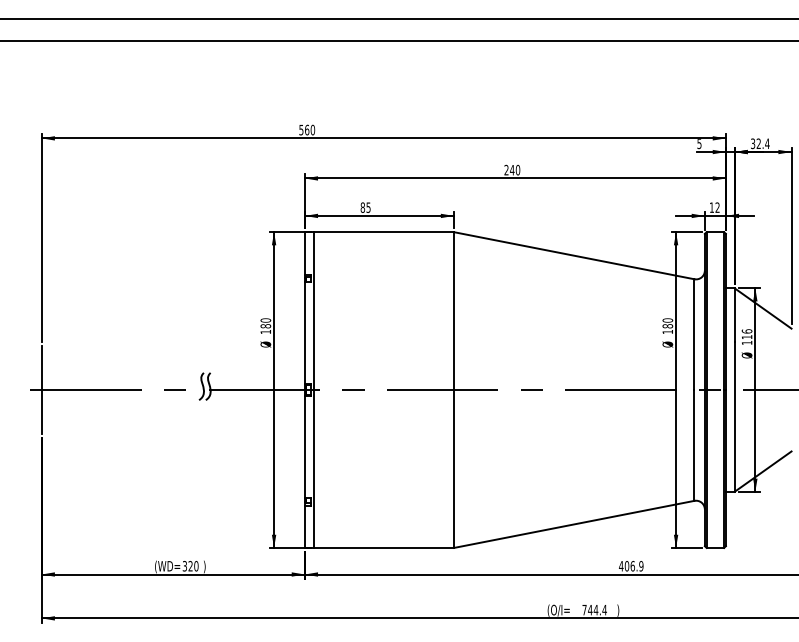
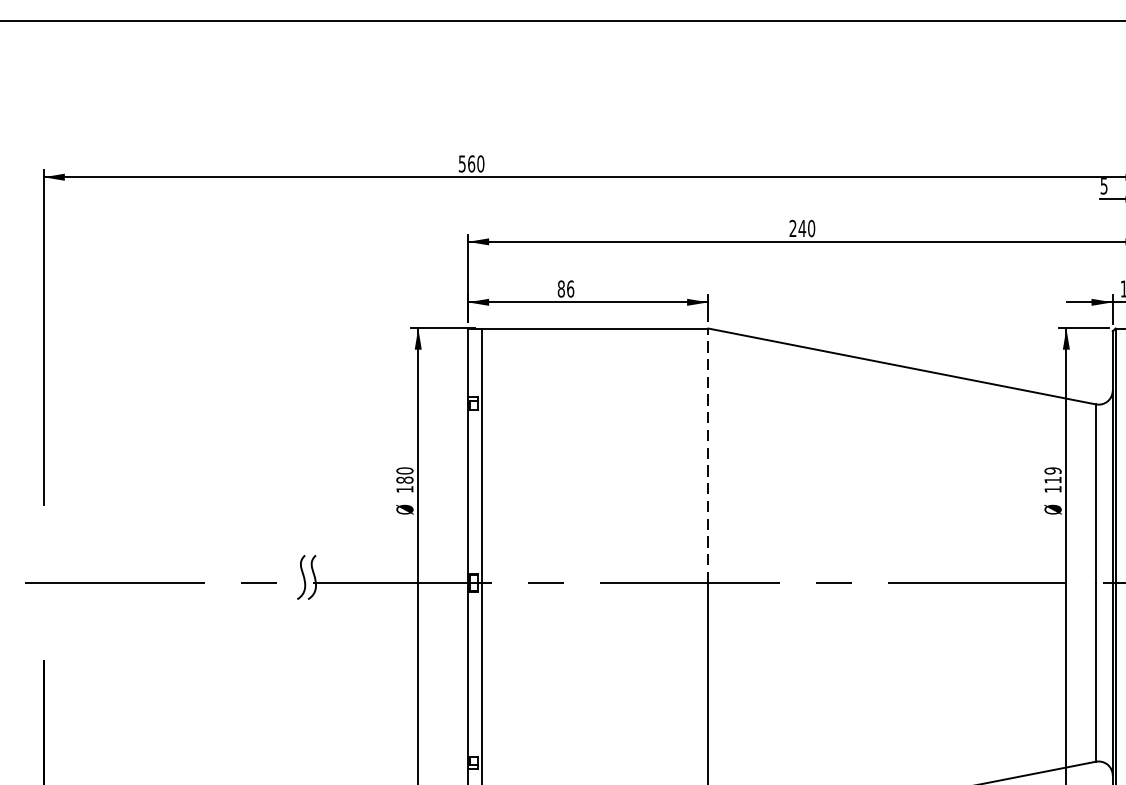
text: (368, 207) -> (570, 288), 85 -> 86
line: (454, 311) -> (709, 456), solid -> dashed
text: (667, 323) -> (1052, 475), 180 -> 119
line: (41, 389) -> (43, 582), removed

